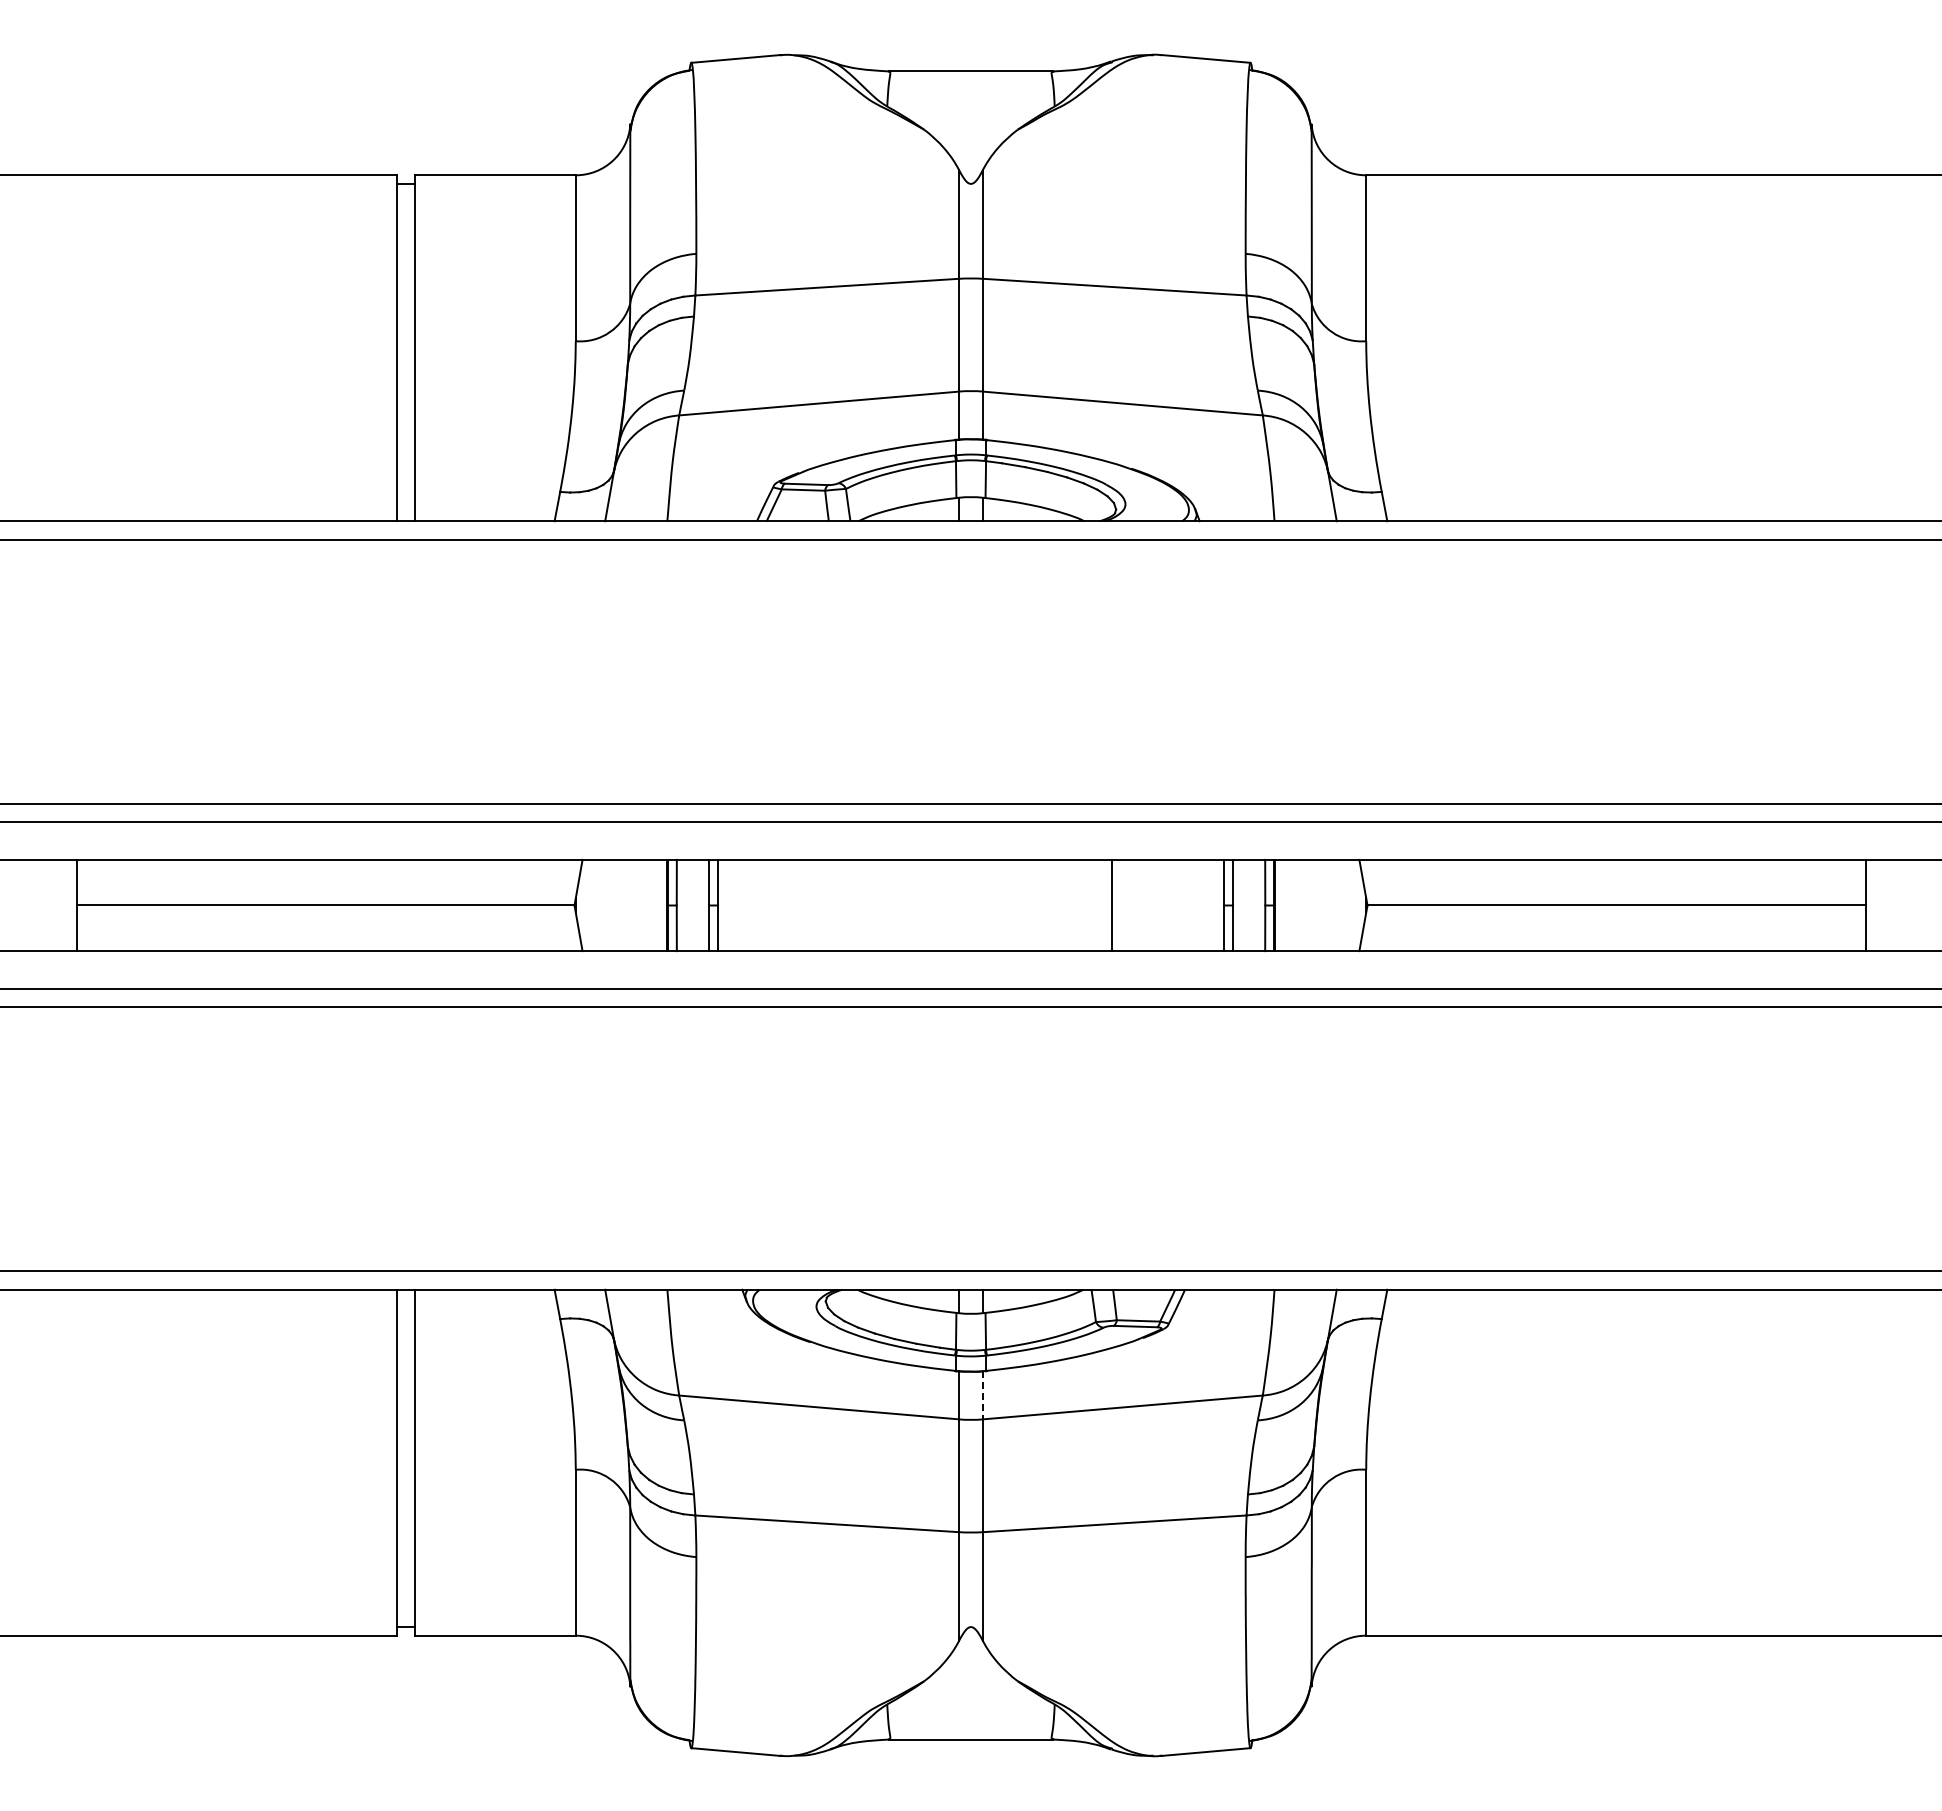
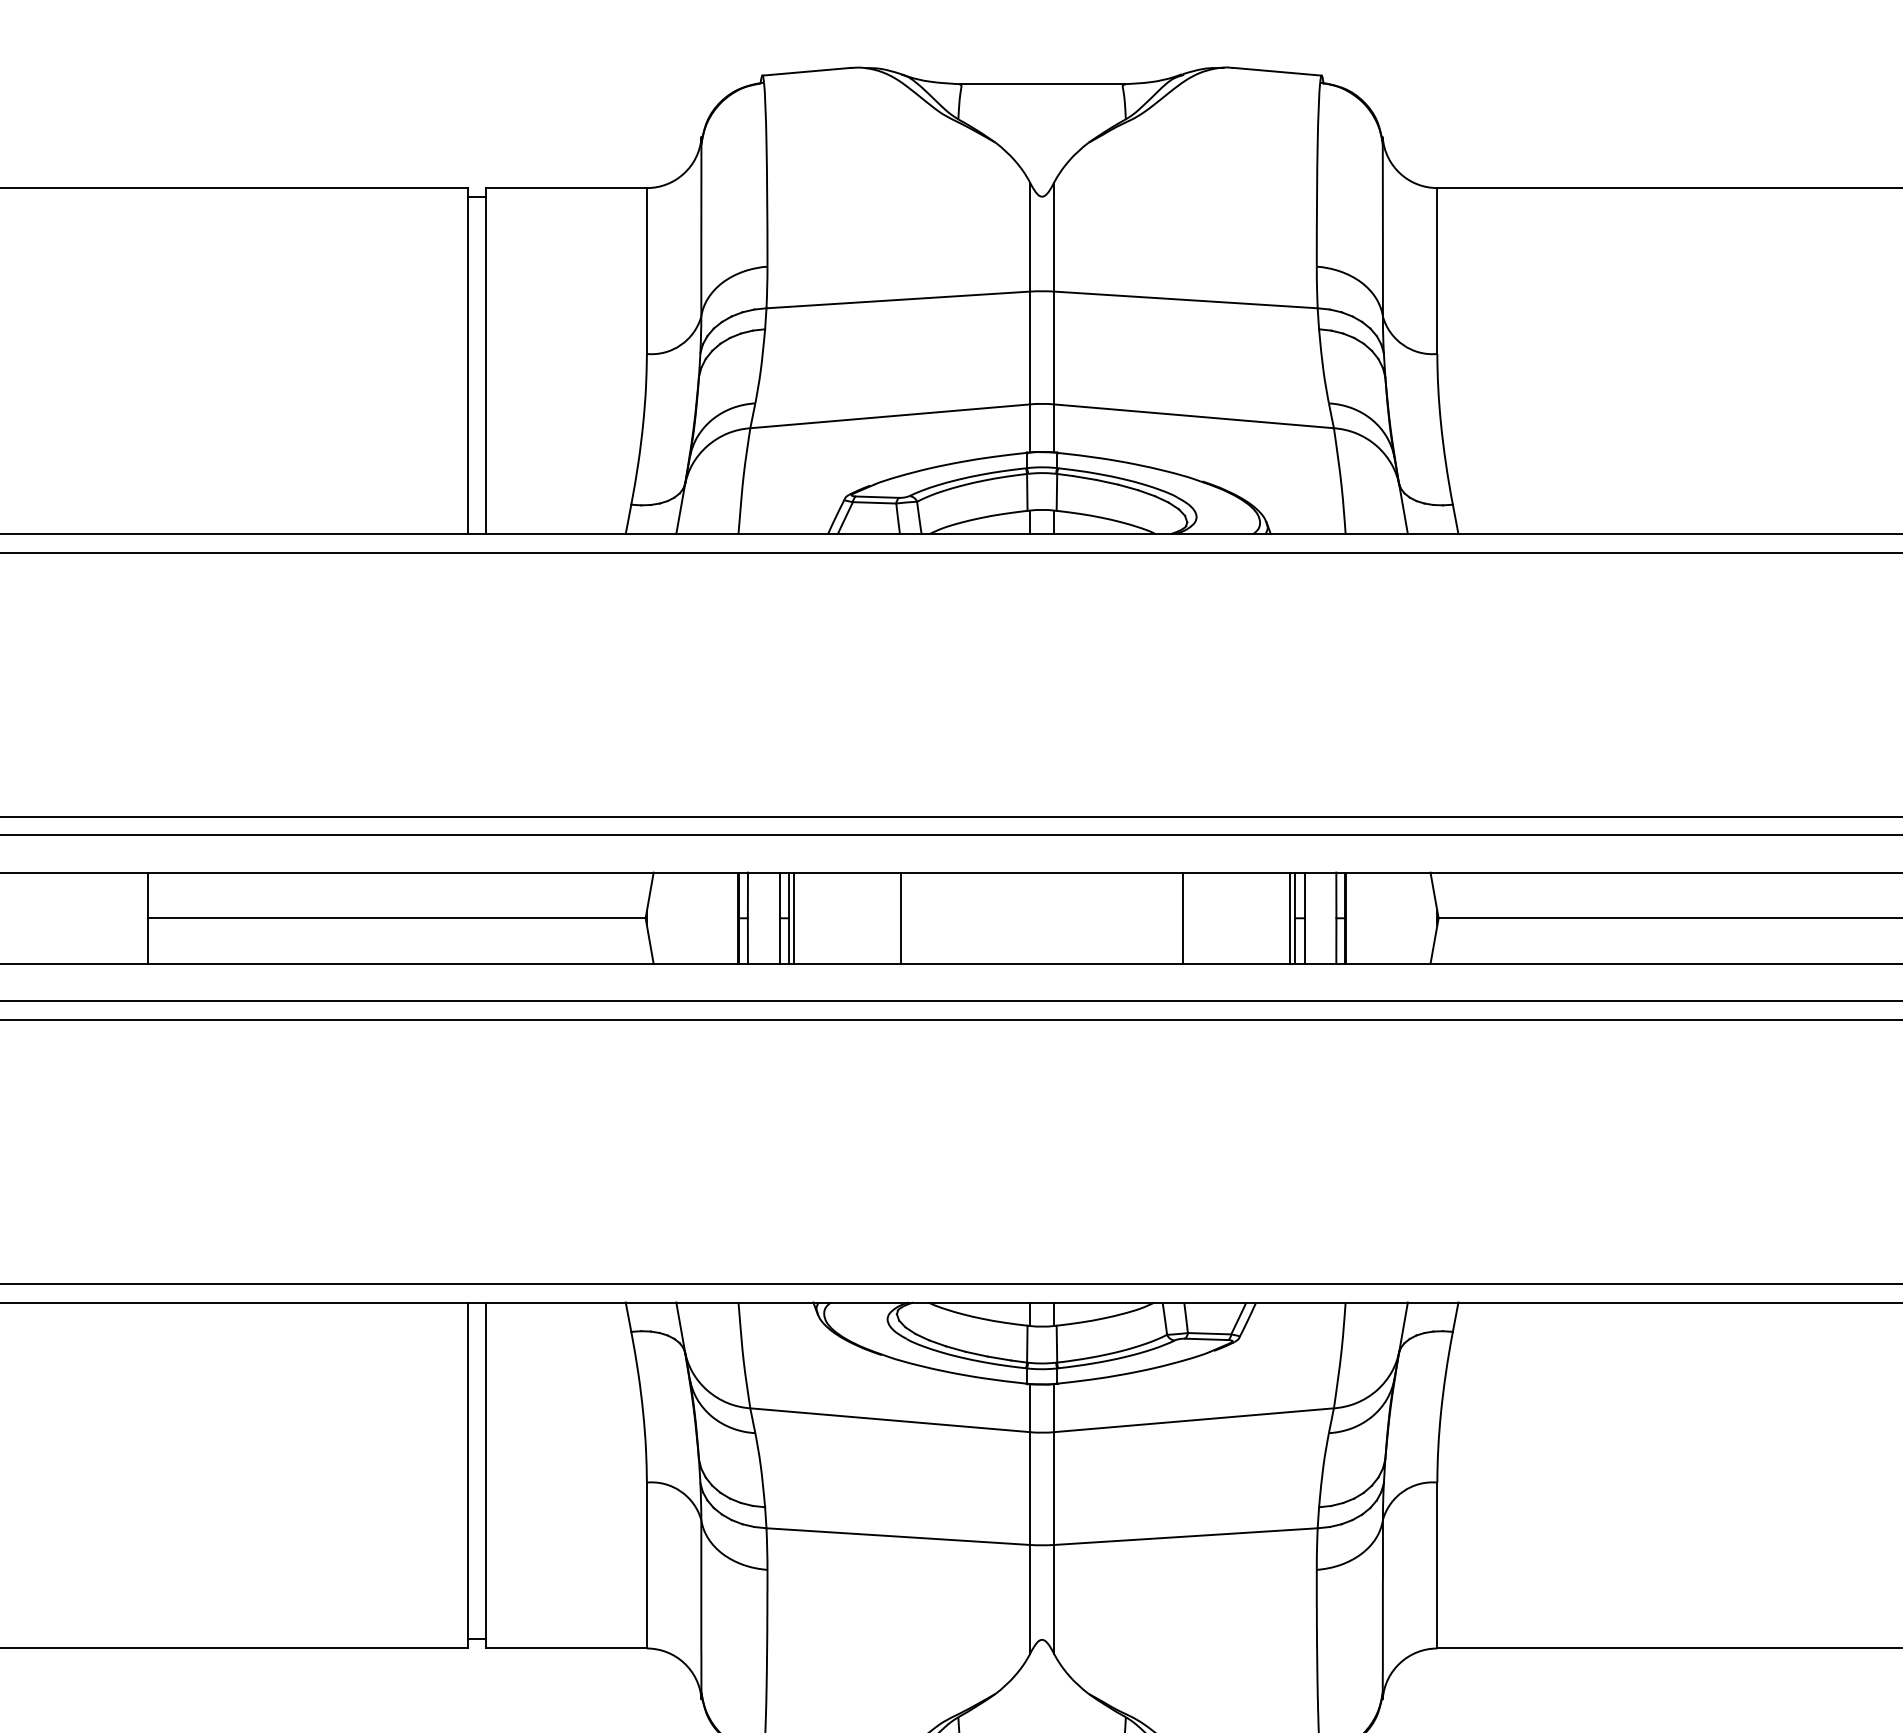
line: (723, 905) -> (794, 918), added
line: (830, 905) -> (901, 918), added
line: (1218, 905) -> (1289, 918), added
line: (982, 1395) -> (1053, 1408), dashed -> solid

